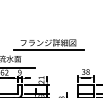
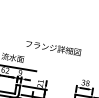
line: (48, 50) -> (52, 55), removed

